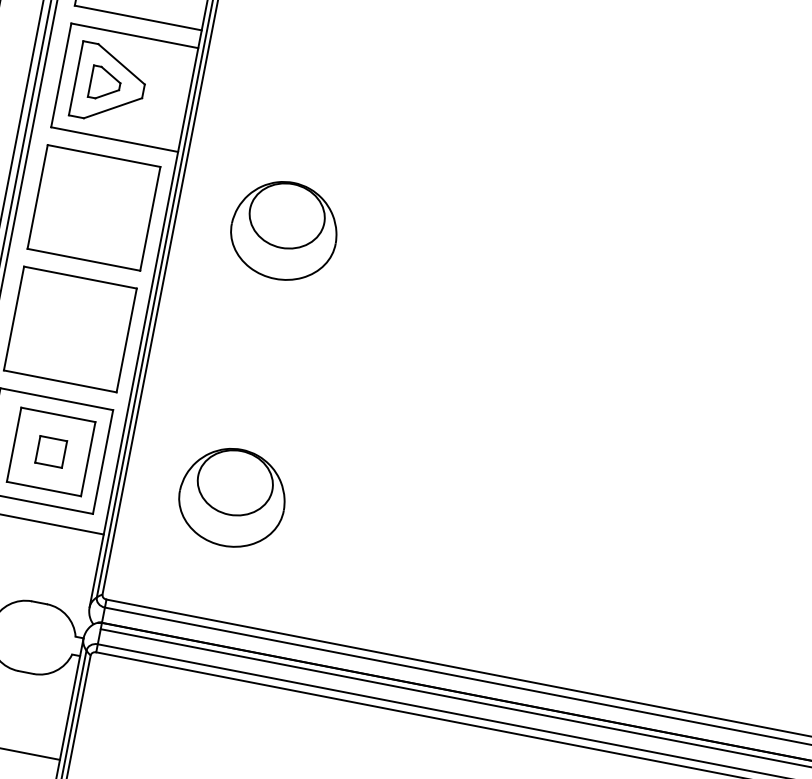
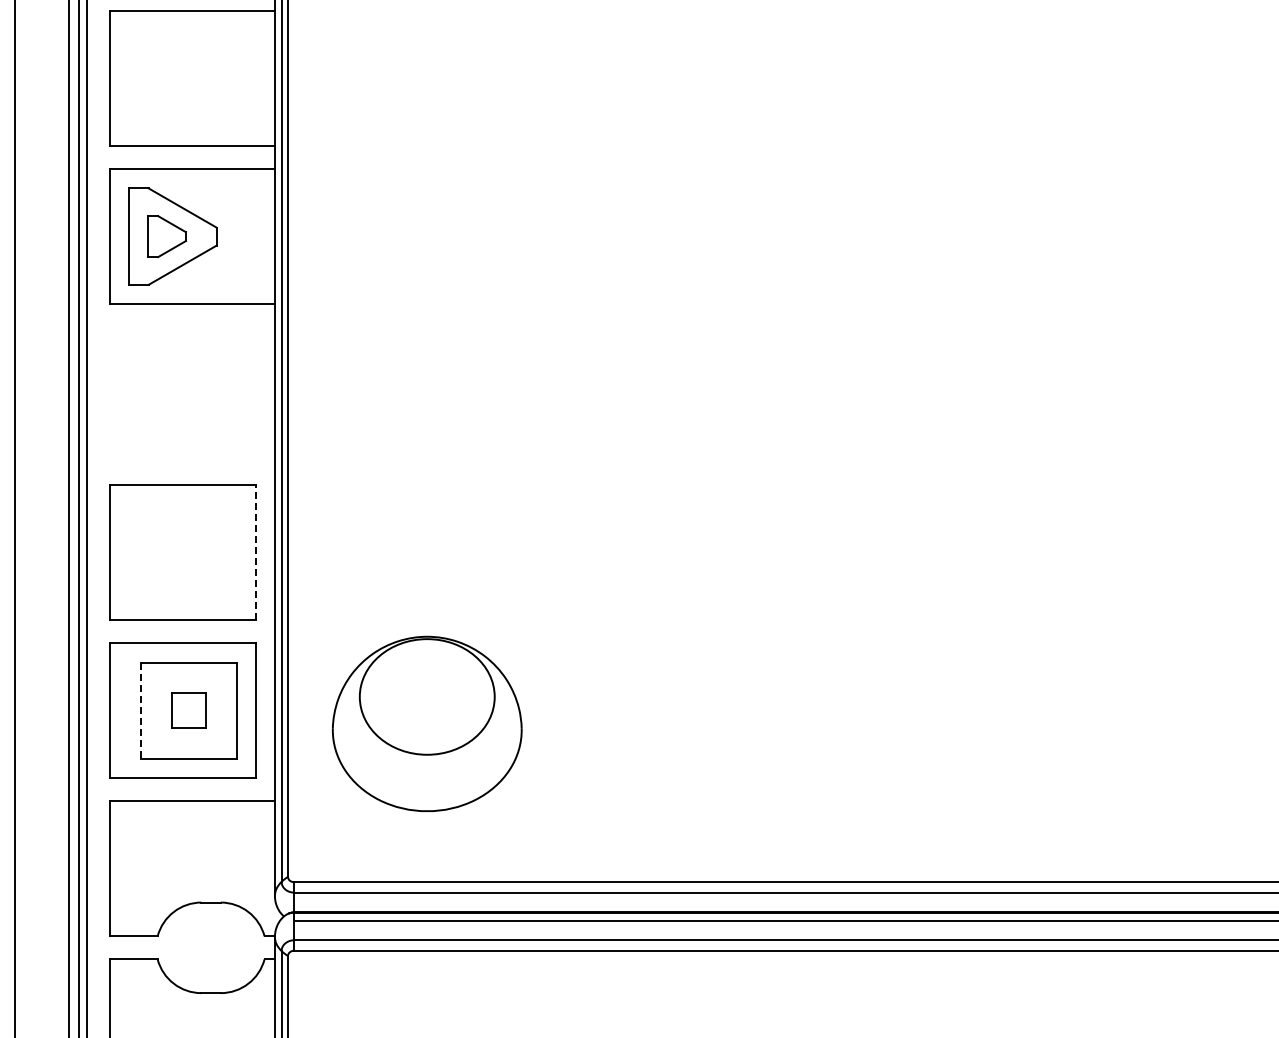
part: (93, 207) -> (182, 394), removed
part: (283, 230) -> (426, 376), removed
line: (126, 340) -> (256, 552), solid -> dashed
line: (13, 445) -> (140, 711), solid -> dashed
part: (232, 497) -> (426, 723), size x1.4

